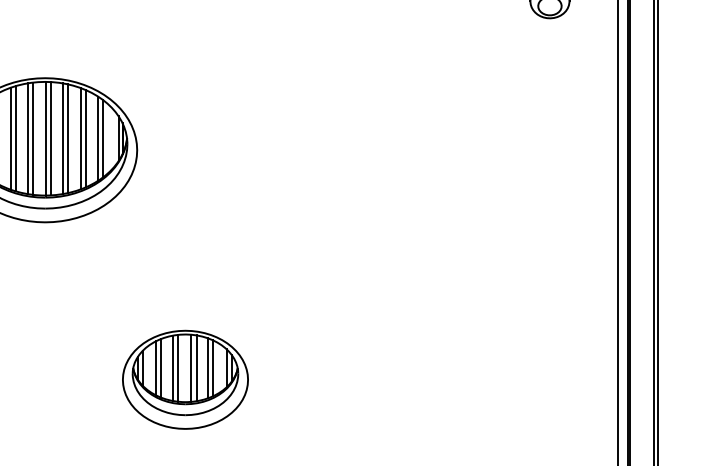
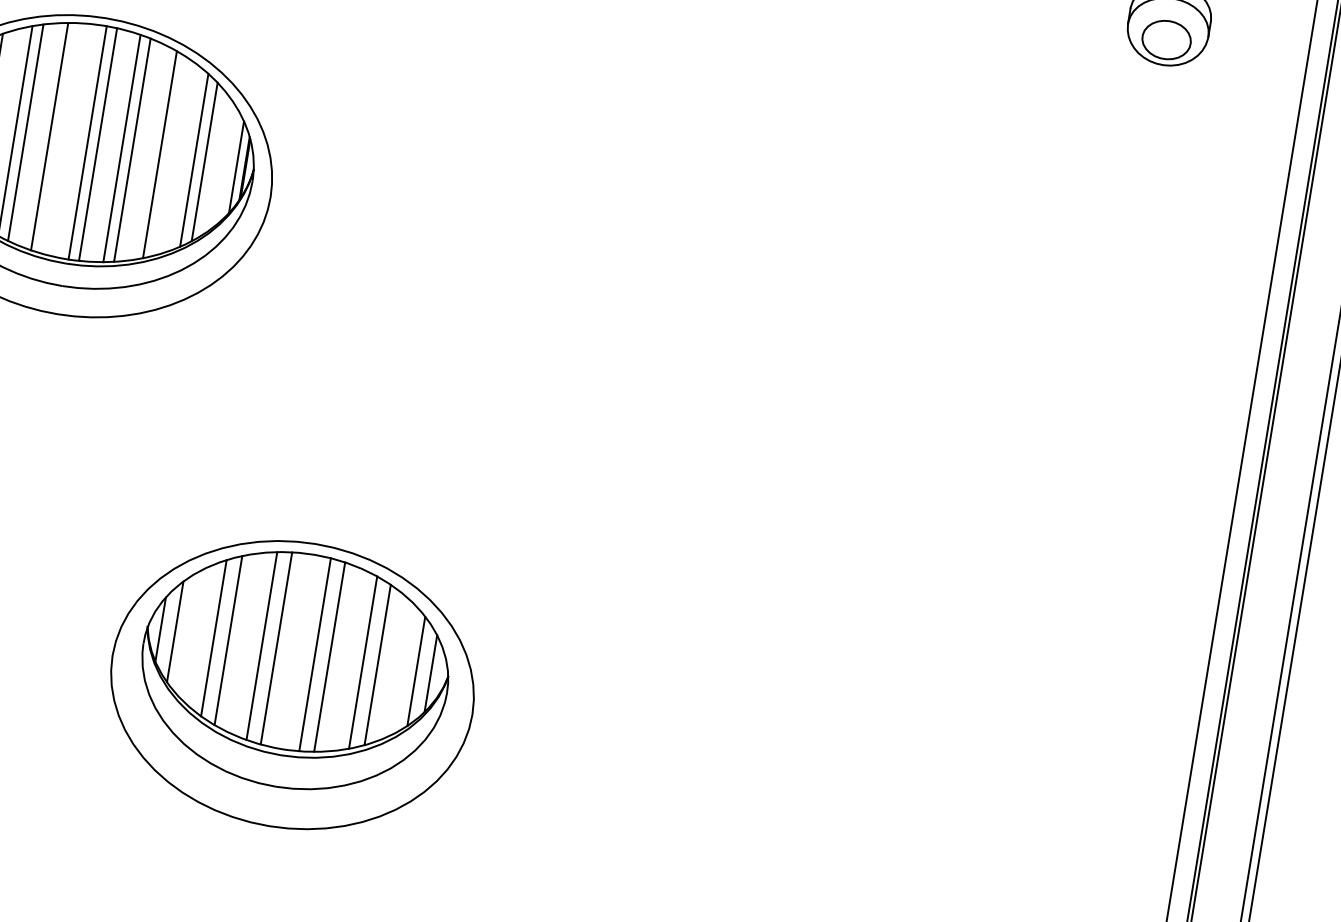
line: (32, 138) -> (59, 137), removed
line: (86, 138) -> (170, 155), removed
part: (185, 379) -> (292, 684), size x1.4

